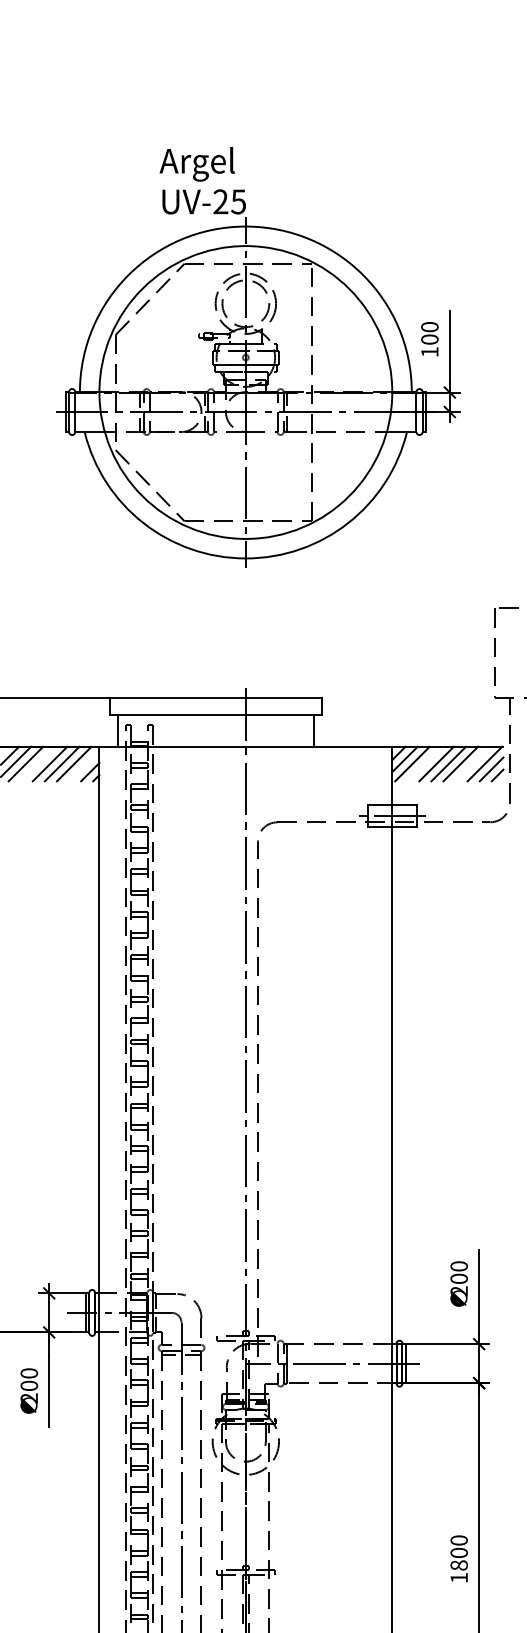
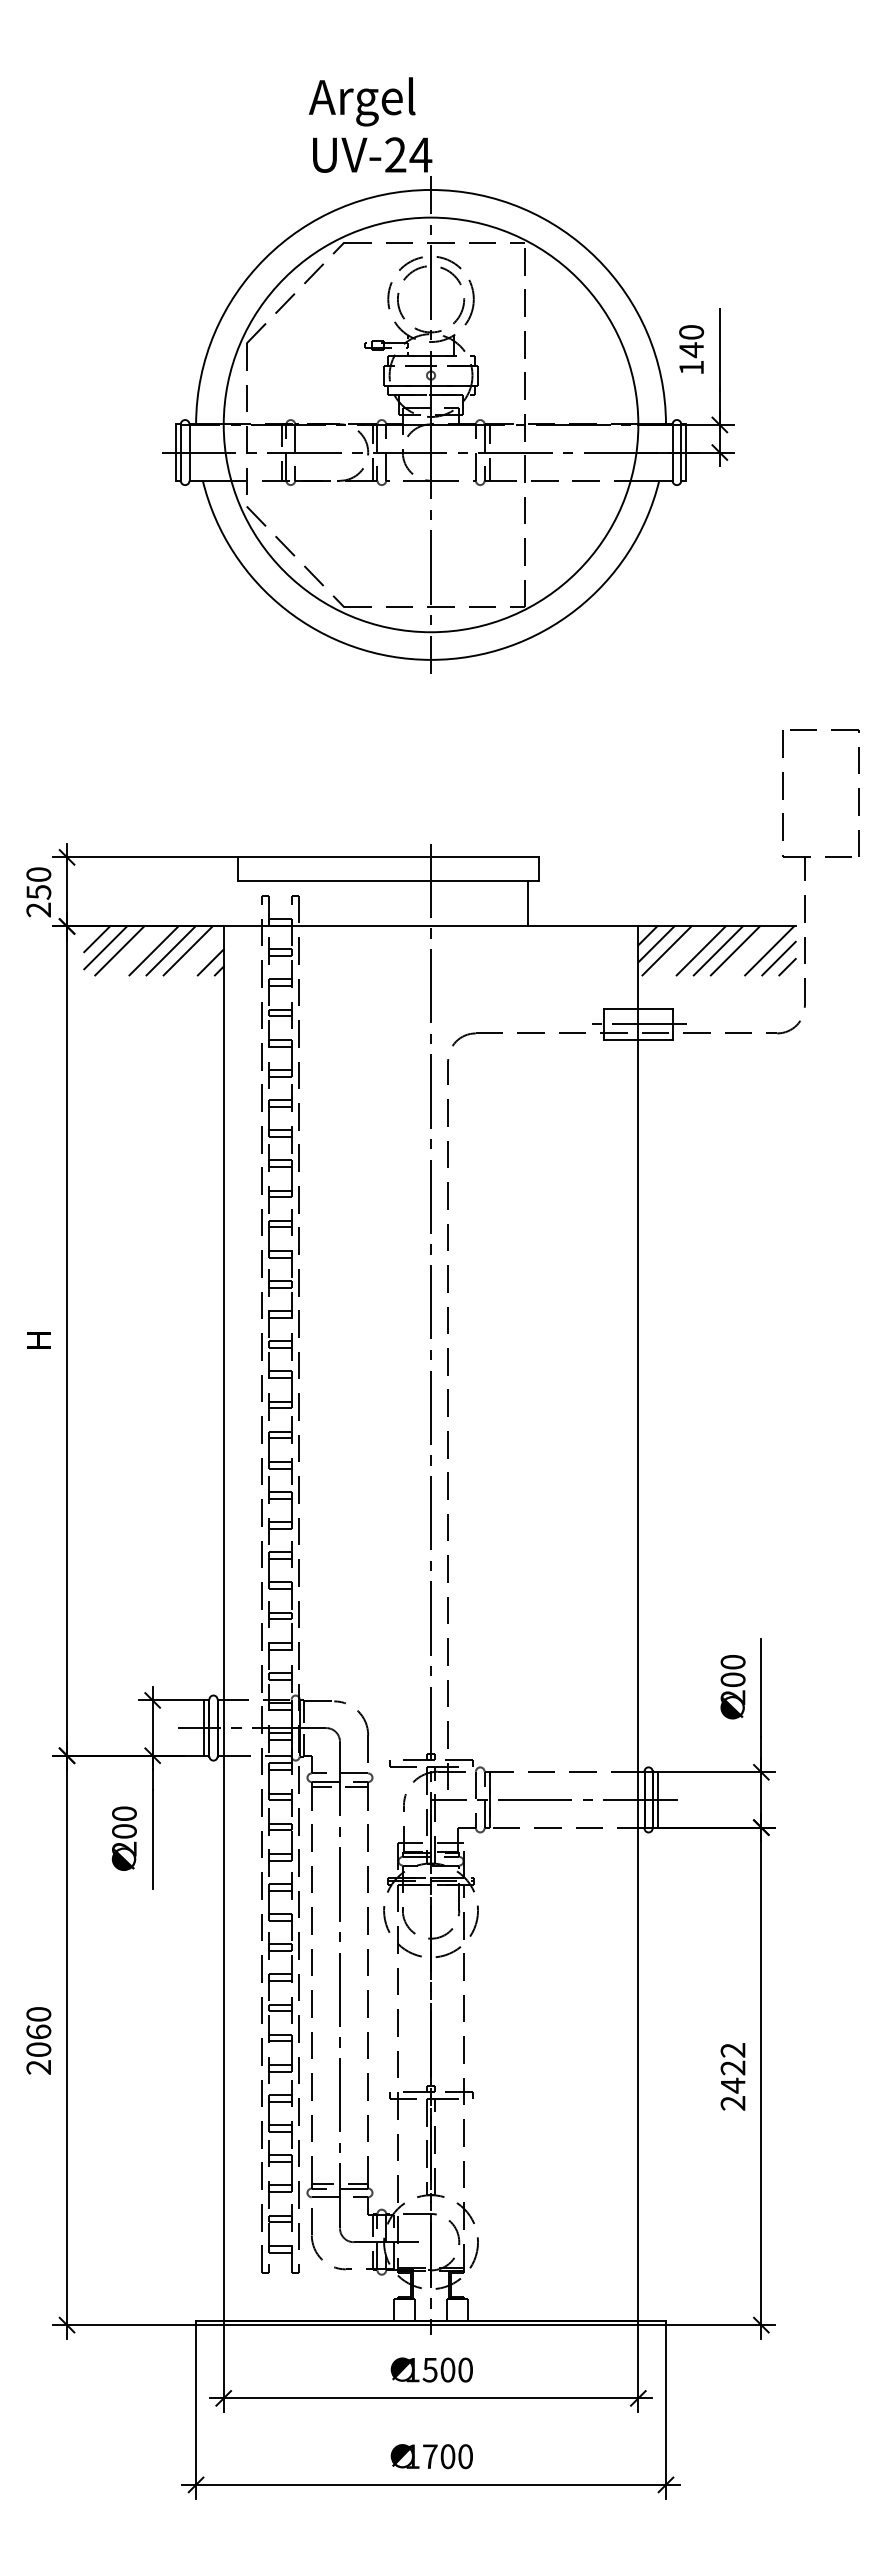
text: (238, 201) -> (420, 154), UV-25 -> UV-24
text: (429, 339) -> (691, 350), 100 -> 140
line: (117, 730) -> (249, 903), removed
text: (458, 1559) -> (732, 2076), 1800 -> 2422

